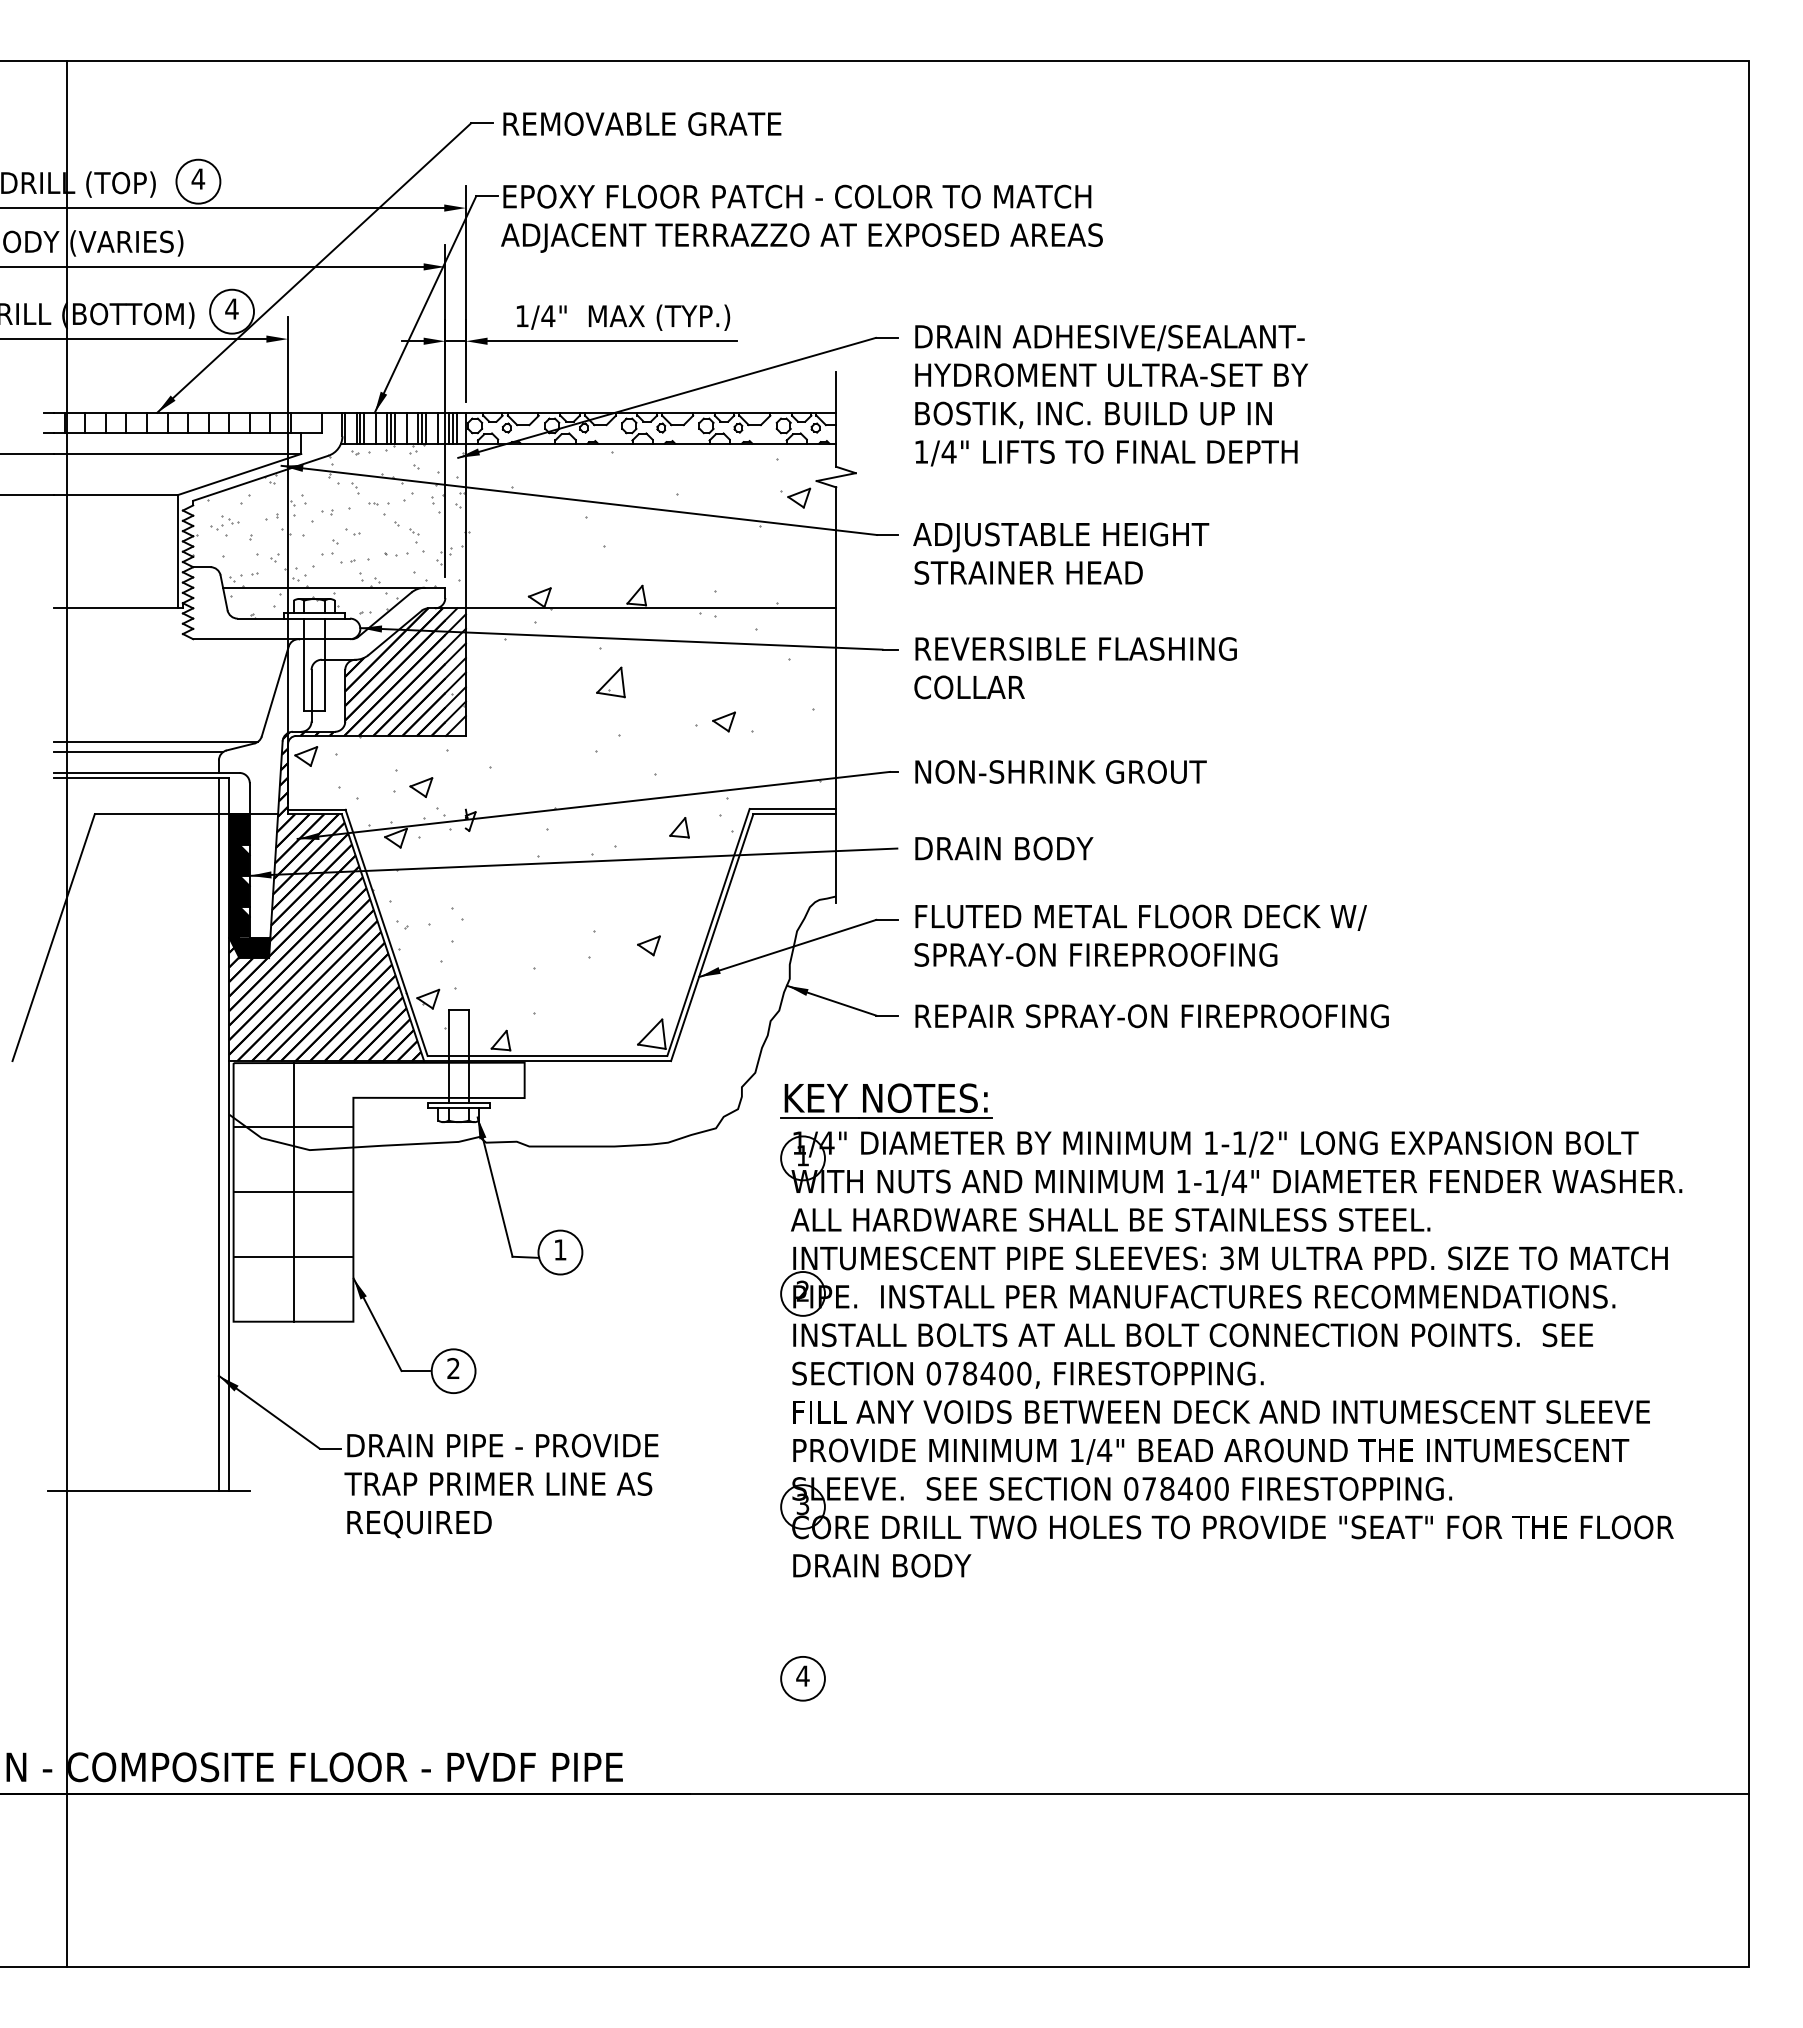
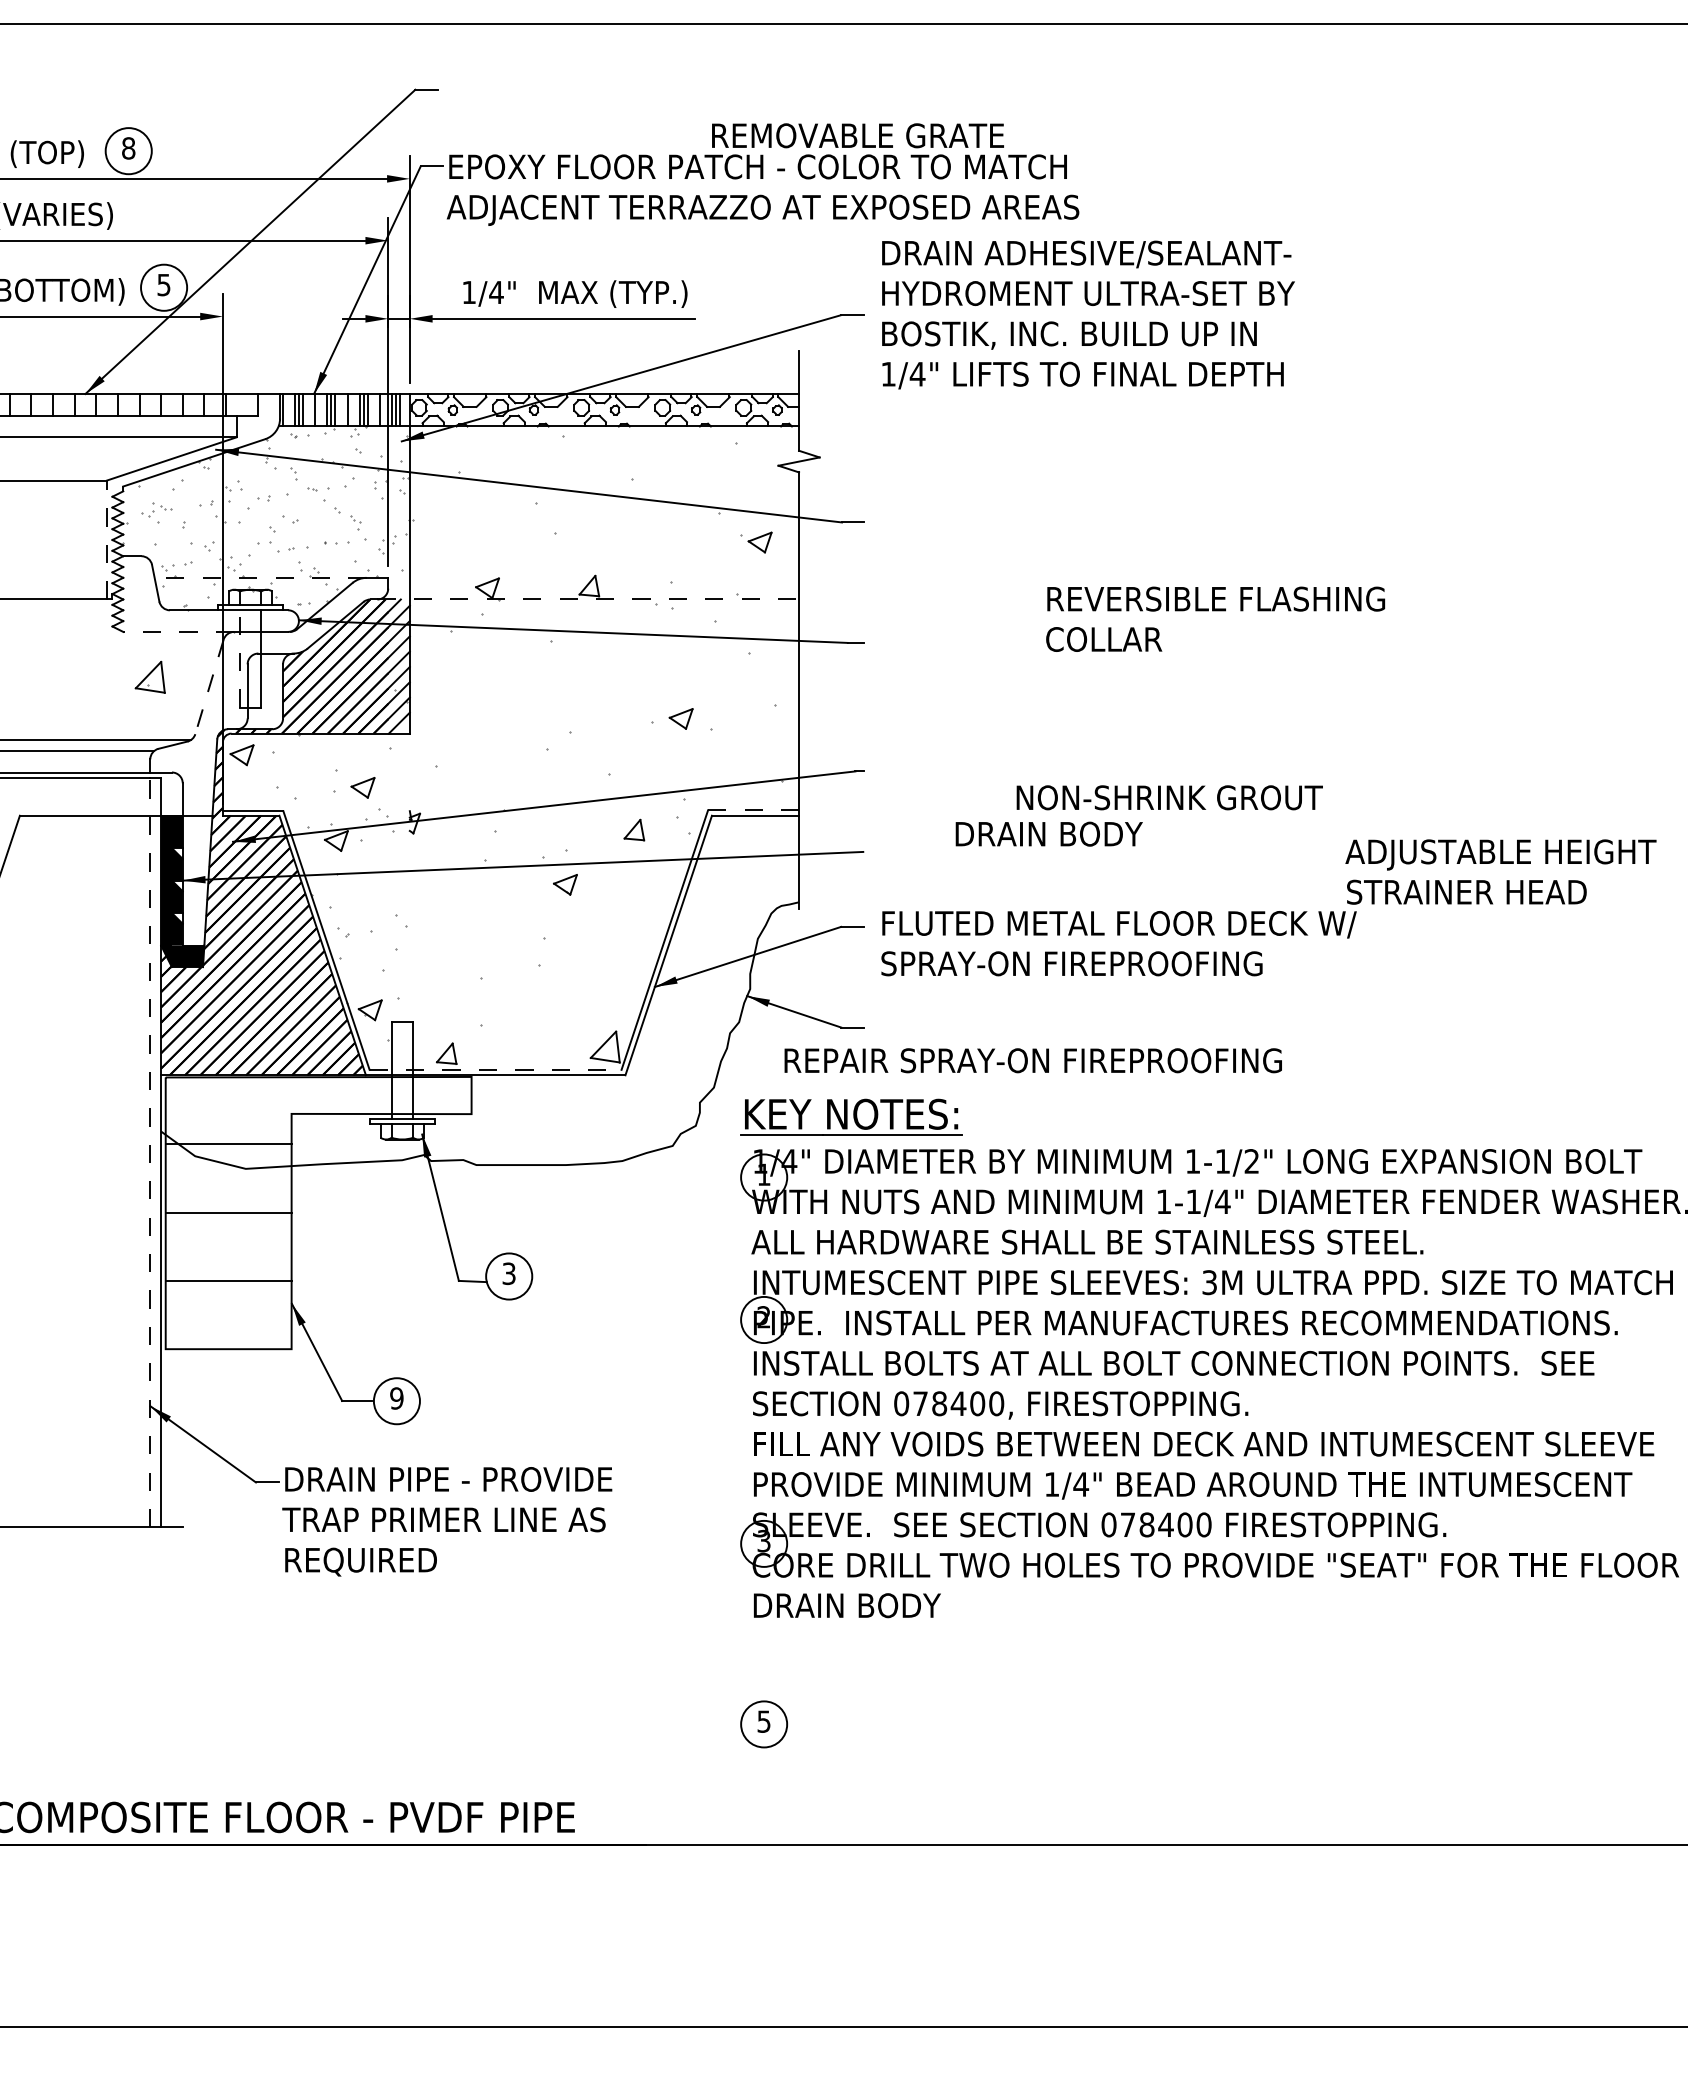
text: (642, 123) -> (858, 135), moved
text: (198, 178) -> (128, 147), 4 -> 8
text: (231, 308) -> (163, 284), 4 -> 5
text: (1111, 395) -> (1088, 314), moved
part: (795, 497) -> (756, 541), moved
line: (177, 551) -> (106, 539), solid -> dashed
text: (1061, 553) -> (1501, 871), moved
line: (323, 587) -> (260, 577), solid -> dashed
line: (635, 608) -> (588, 599), solid -> dashed
line: (245, 639) -> (178, 632), solid -> dashed
line: (304, 664) -> (240, 658), solid -> dashed
text: (1075, 668) -> (1215, 619), moved
part: (610, 682) -> (149, 677), moved
line: (275, 691) -> (209, 686), solid -> dashed
text: (1060, 771) -> (1169, 797), moved
line: (793, 808) -> (754, 809), solid -> dashed
text: (1004, 848) -> (1049, 834), moved
part: (648, 945) -> (564, 884), moved
text: (1151, 1016) -> (1032, 1061), moved
line: (547, 1055) -> (495, 1069), solid -> dashed
line: (218, 1134) -> (149, 1152), solid -> dashed
line: (293, 1192) -> (228, 1213), removed
text: (560, 1249) -> (509, 1273), 1 -> 3
text: (453, 1368) -> (396, 1398), 2 -> 9
text: (802, 1675) -> (763, 1720), 4 -> 5

